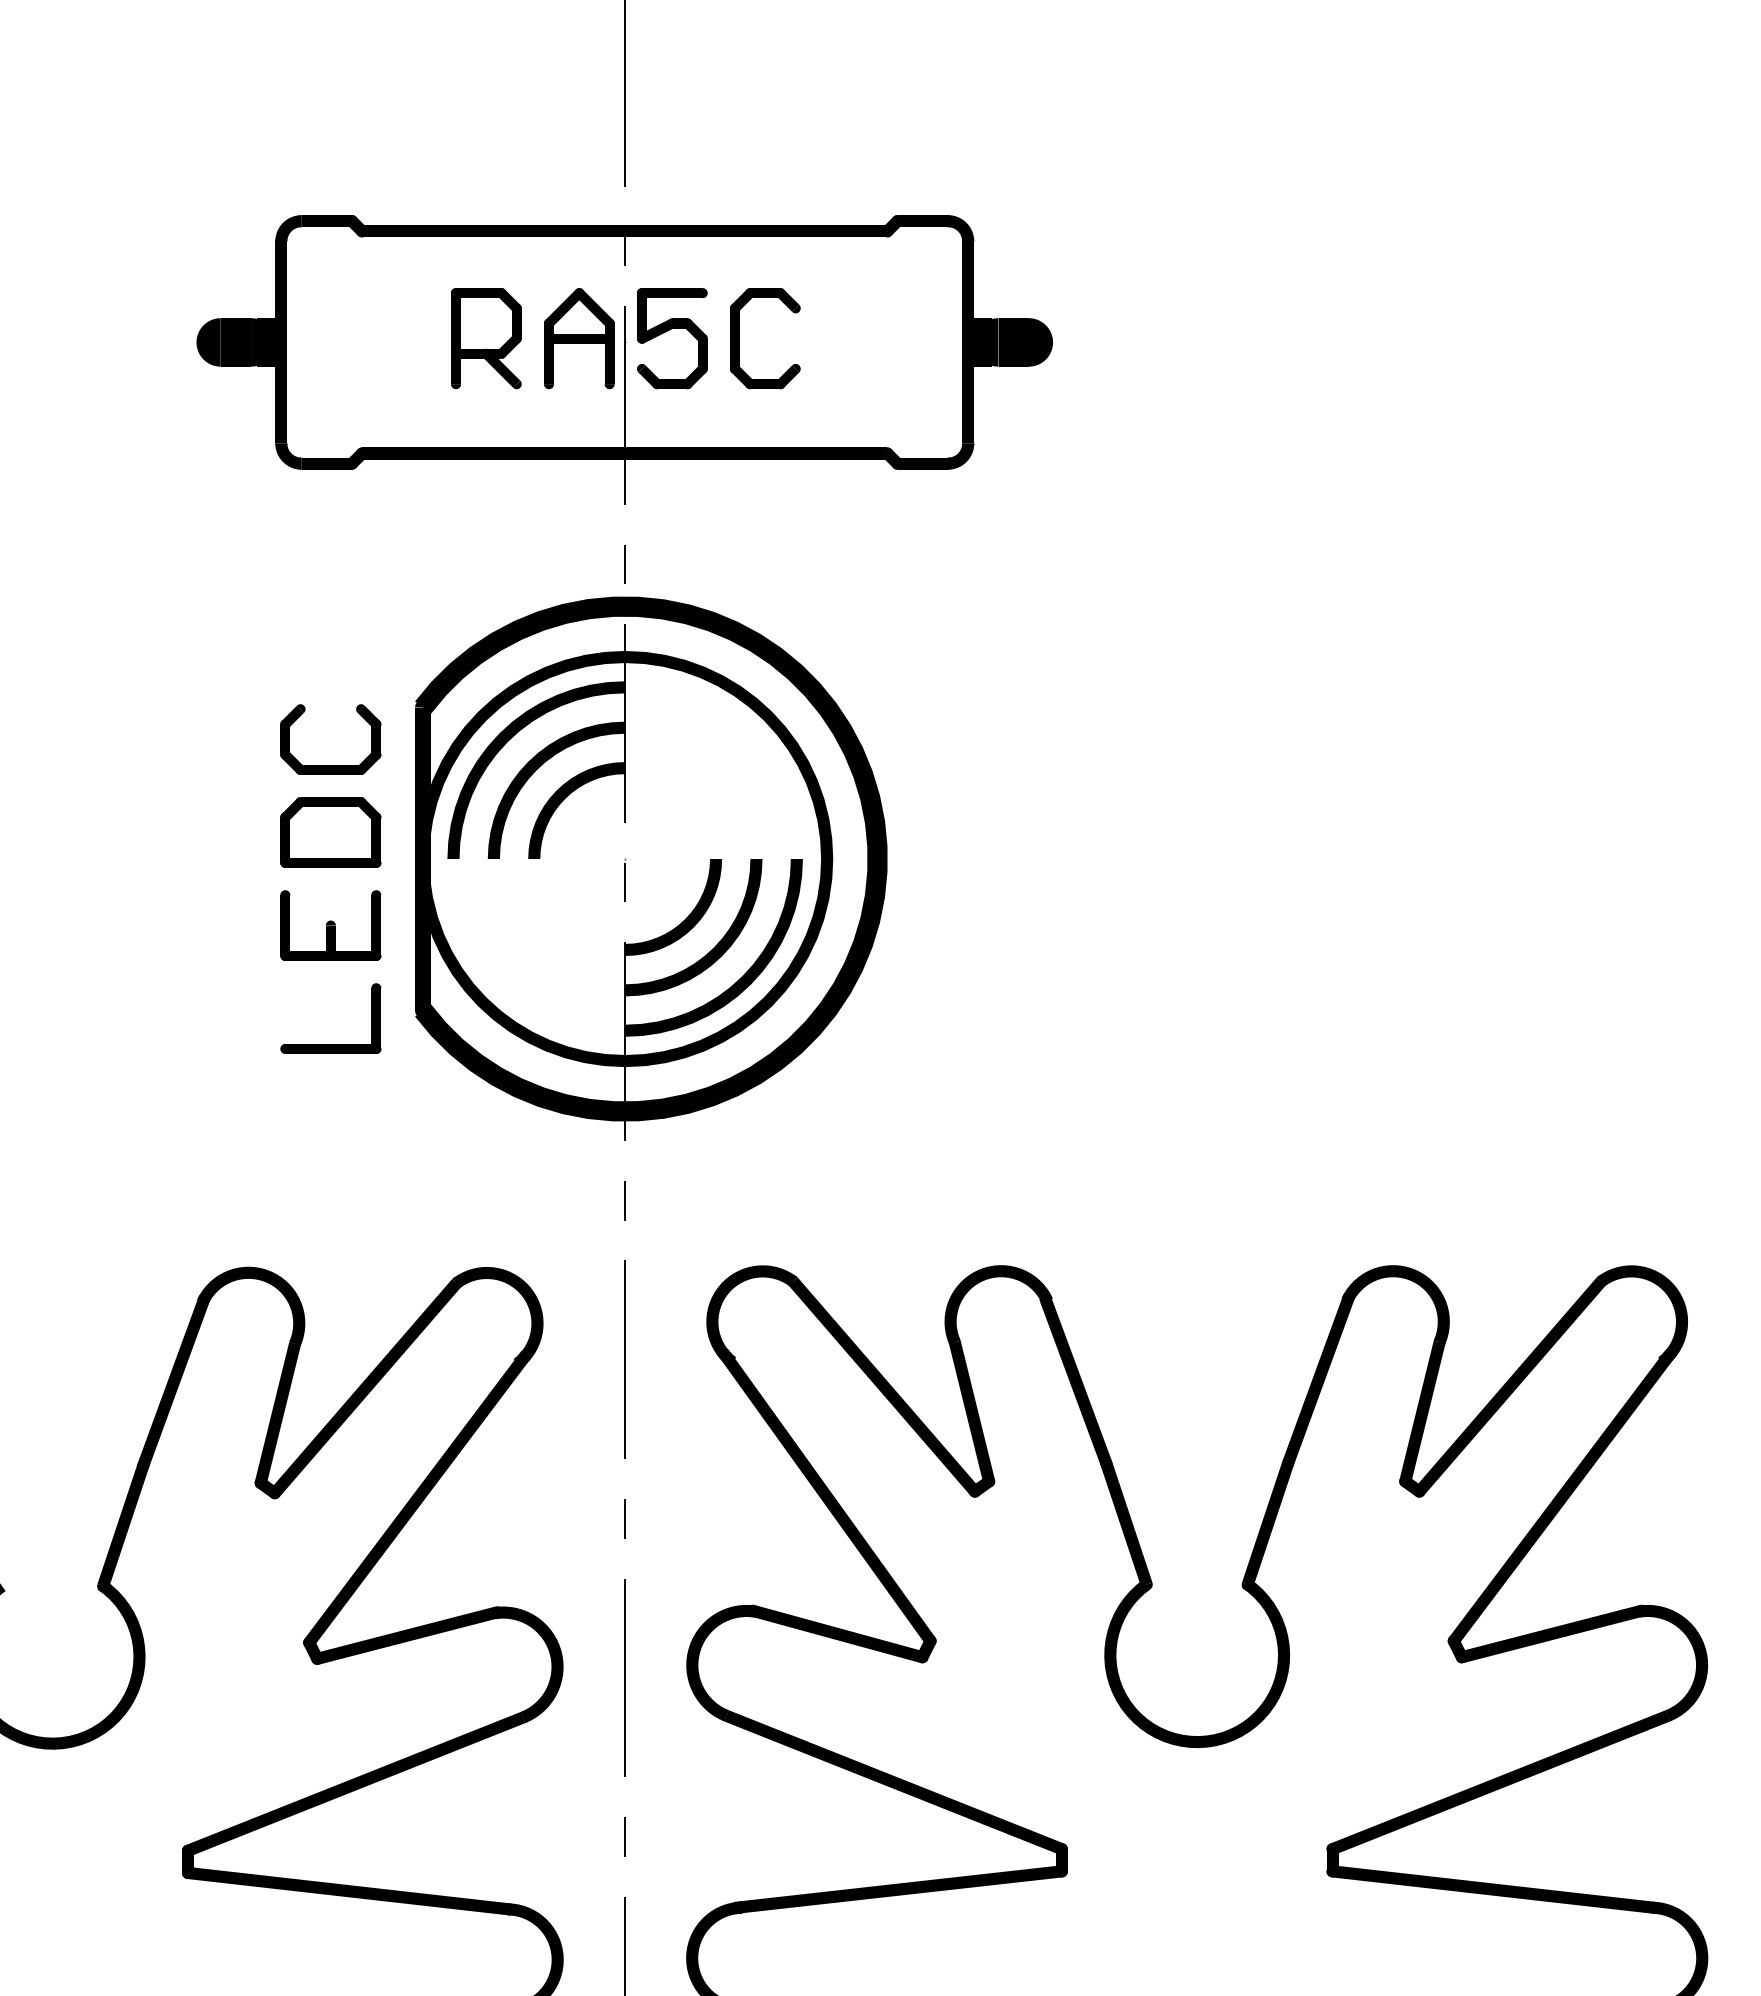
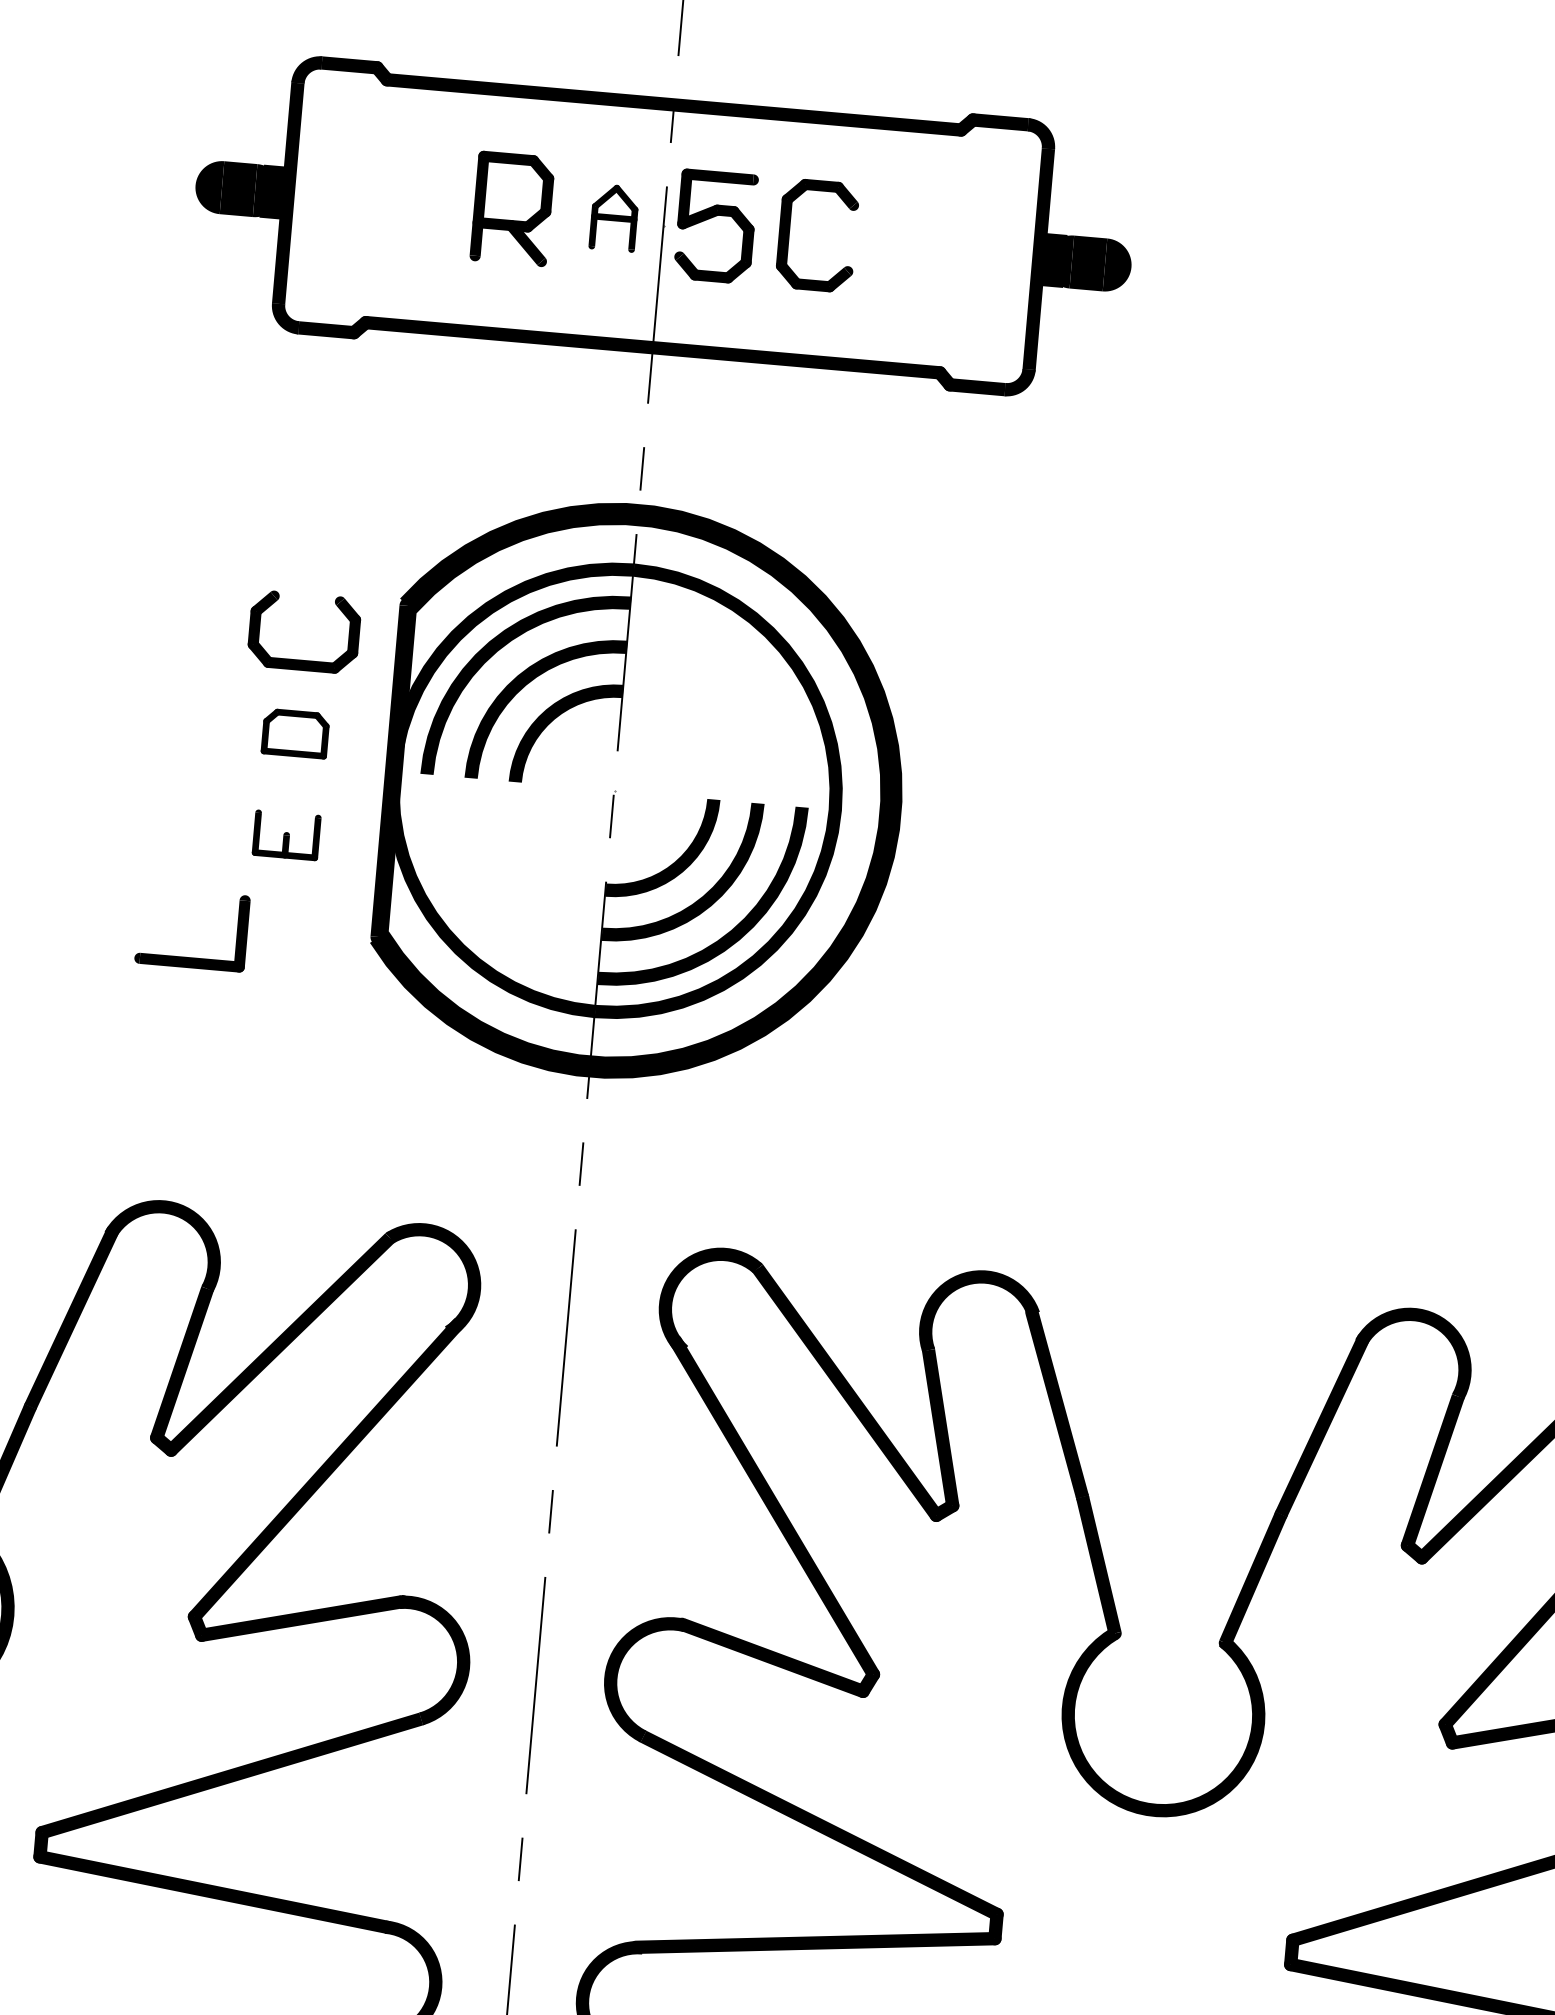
part: (579, 338) -> (614, 217), size x0.6
part: (330, 832) -> (295, 733), size x0.6
part: (330, 925) -> (286, 835), size x0.6
part: (330, 1044) -> (189, 957), moved

